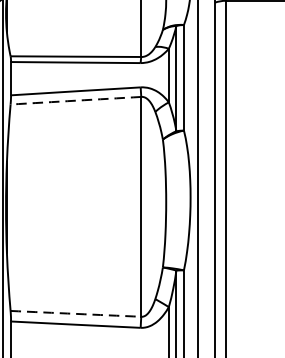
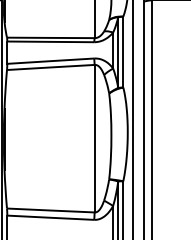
arc: (75, 100) -> (50, 67), dashed -> solid
arc: (75, 313) -> (50, 210), dashed -> solid

